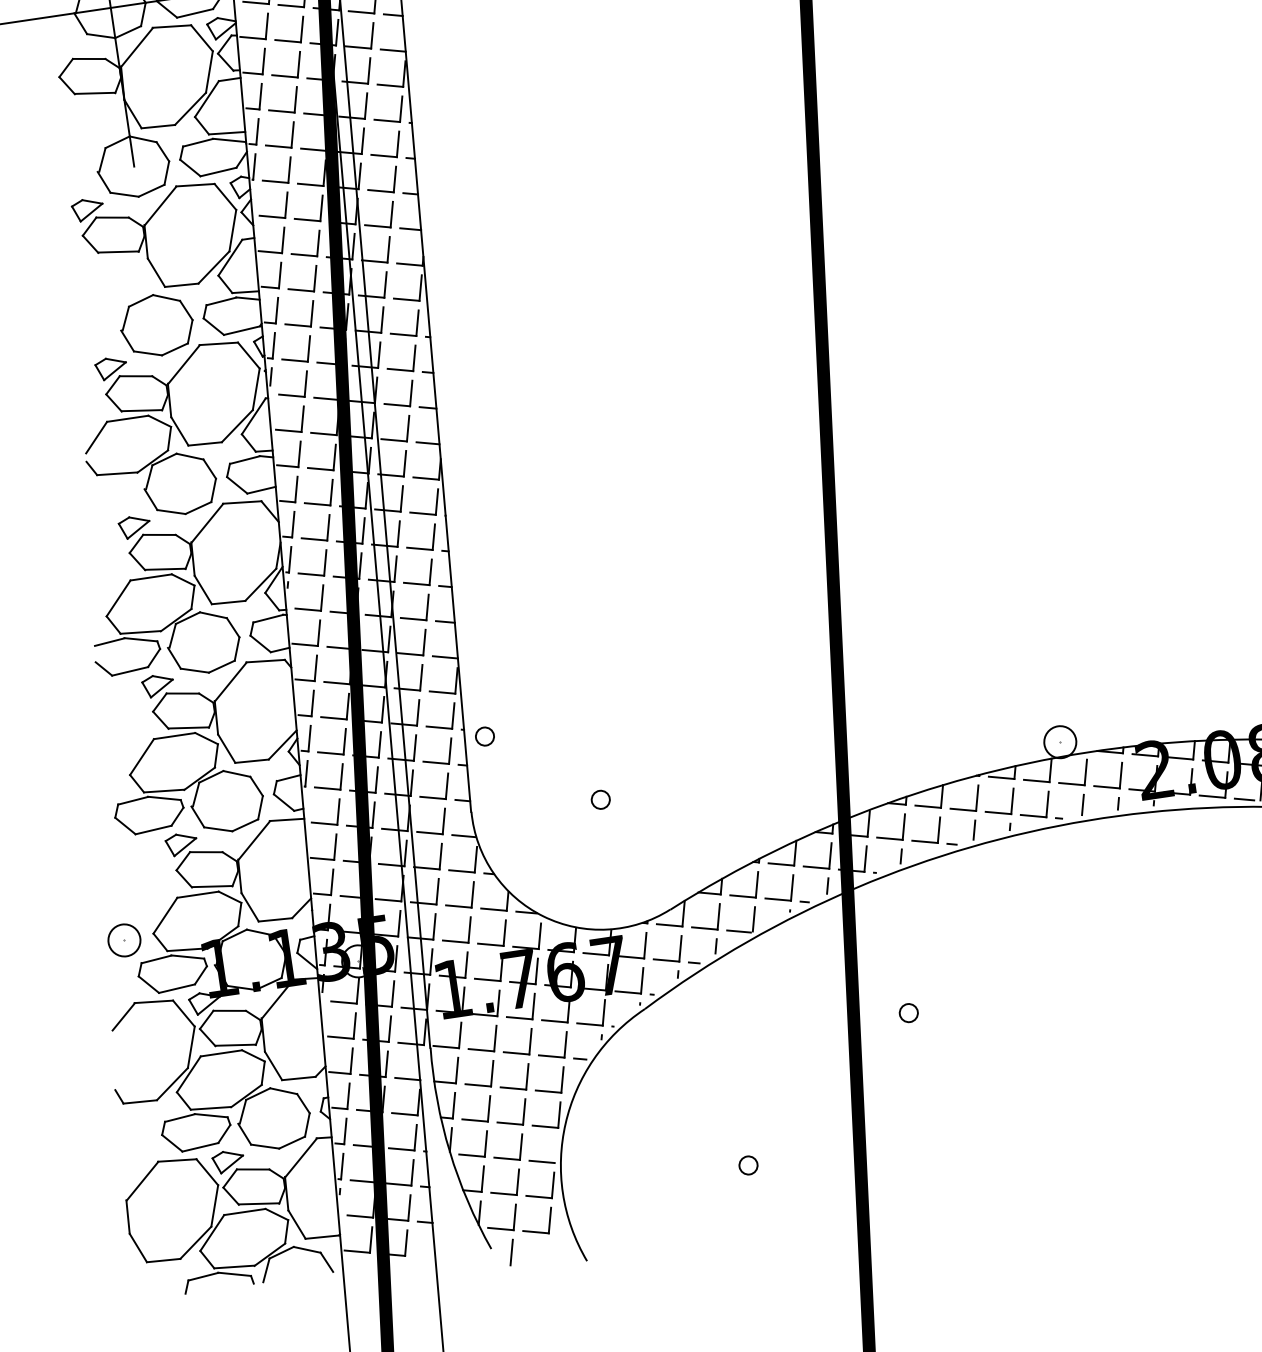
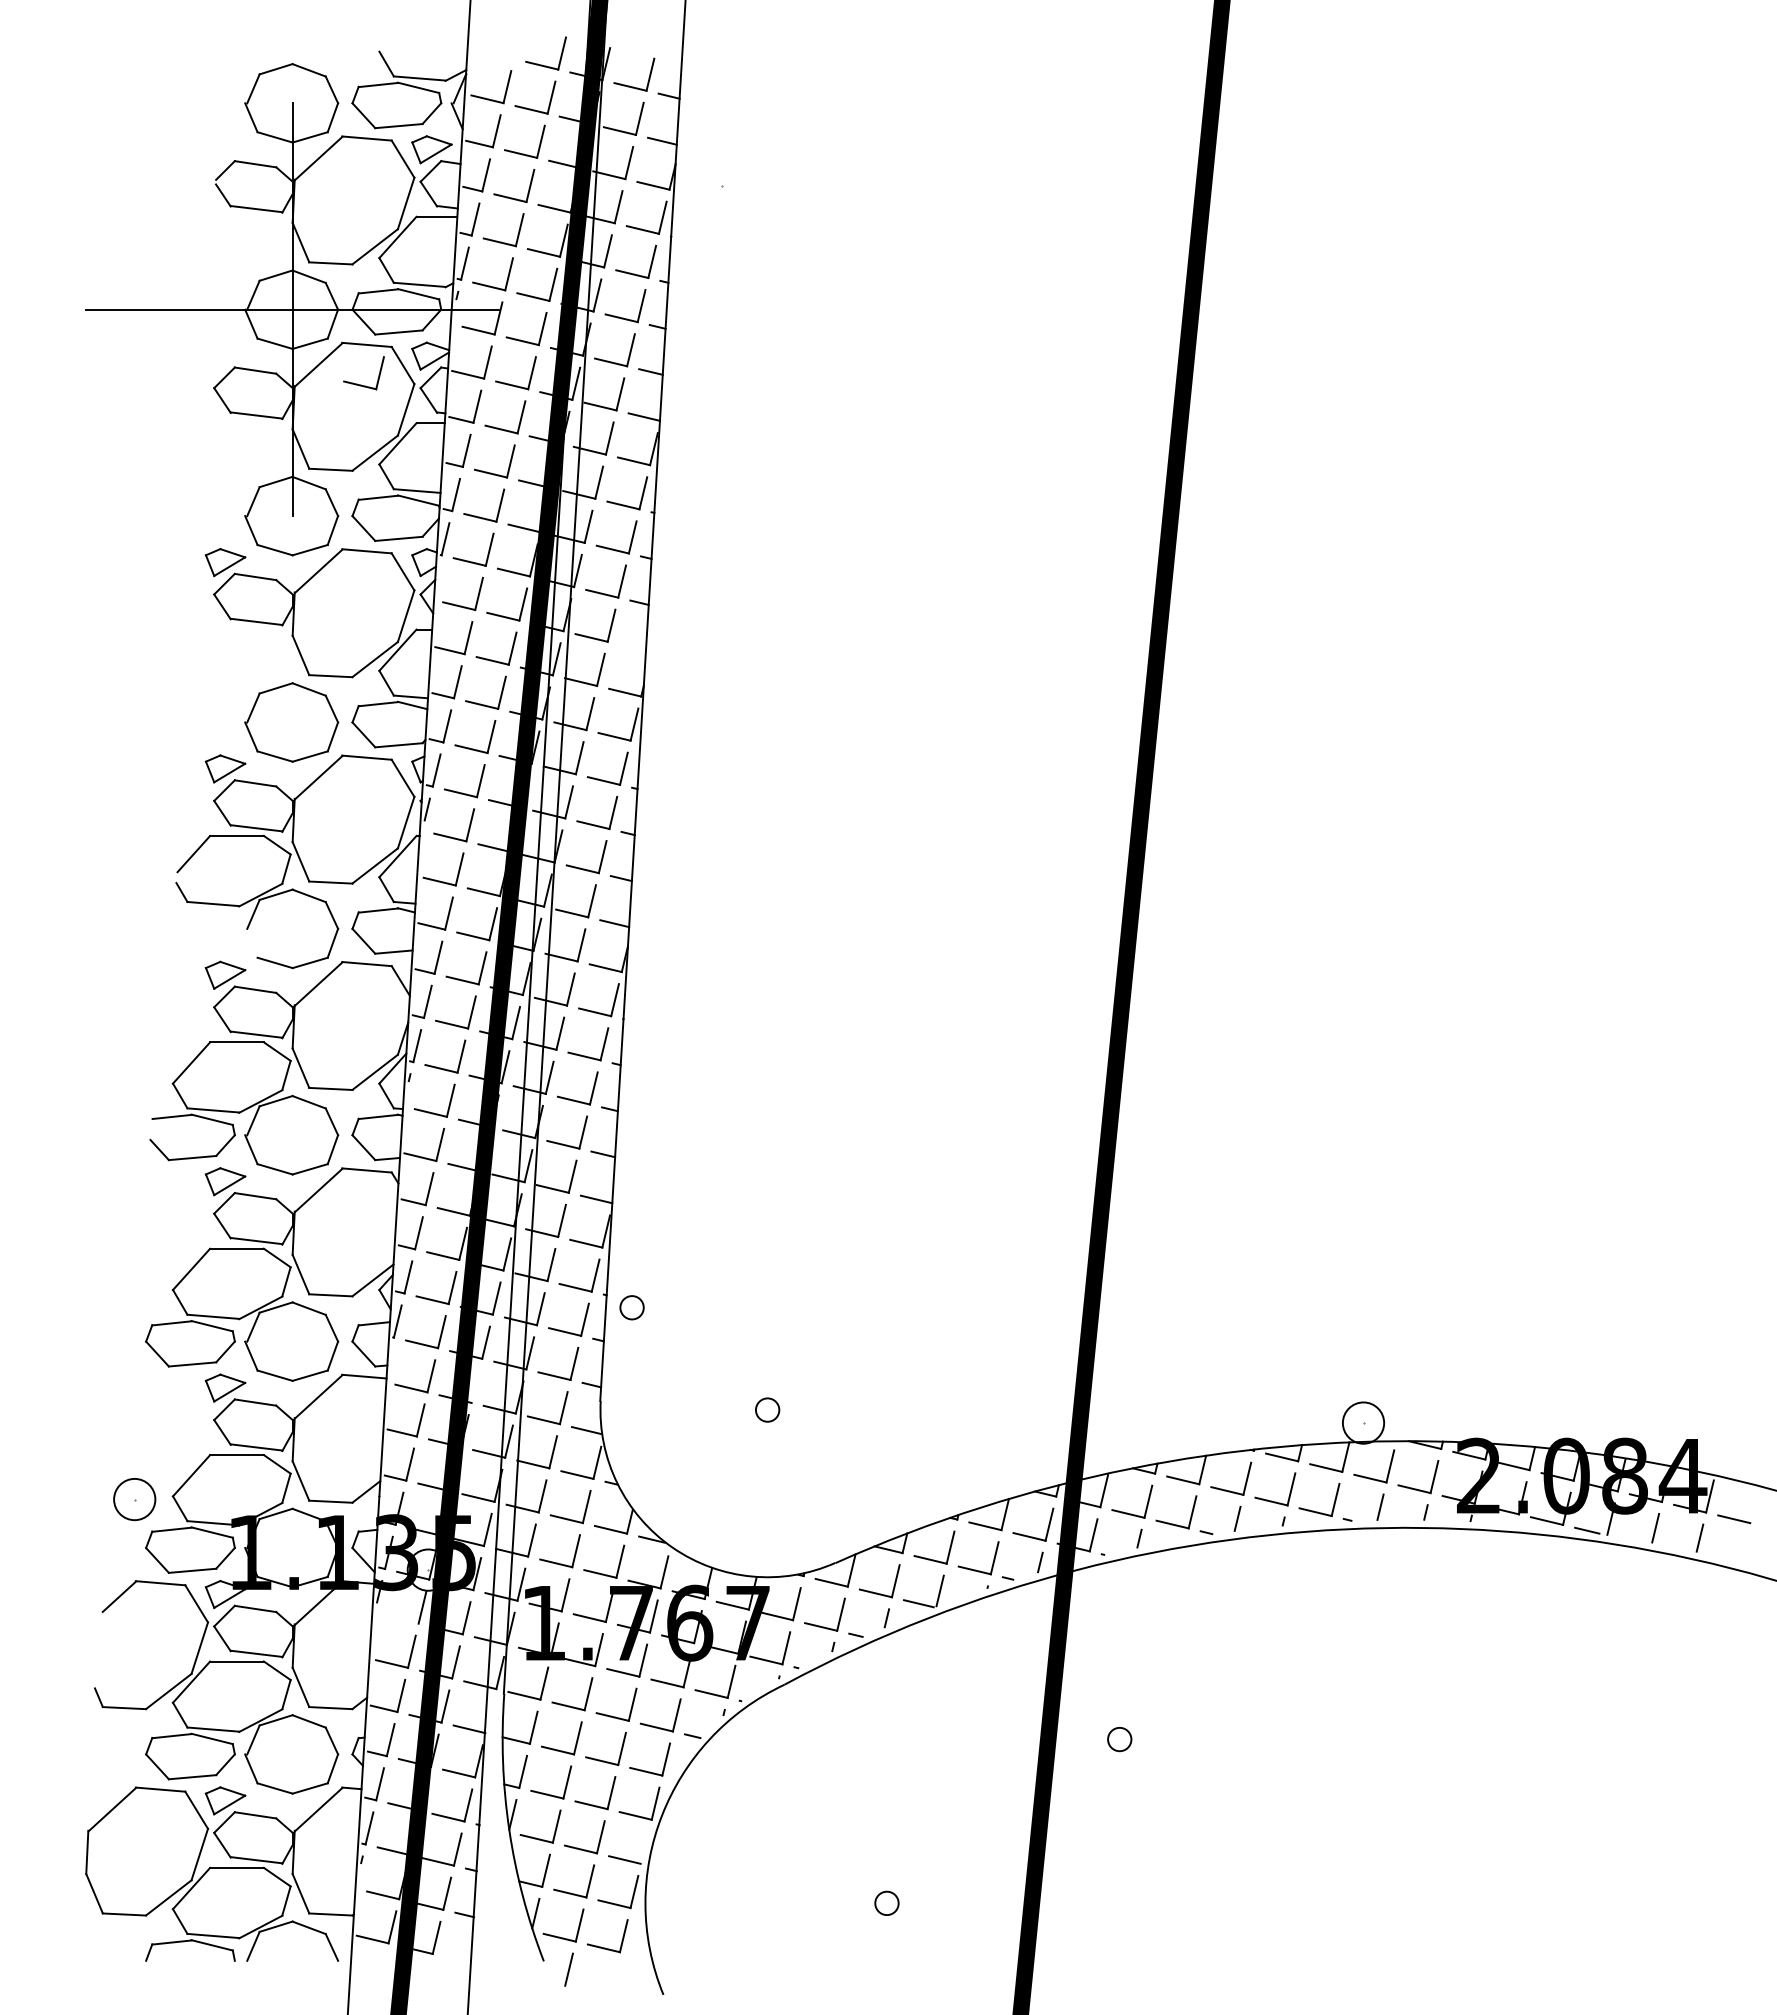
part: (172, 57) -> (361, 384), added
line: (410, 229) -> (632, 647), removed
line: (150, 499) -> (251, 942), removed
line: (373, 814) -> (475, 1386), removed
line: (343, 1002) -> (402, 1619), removed

